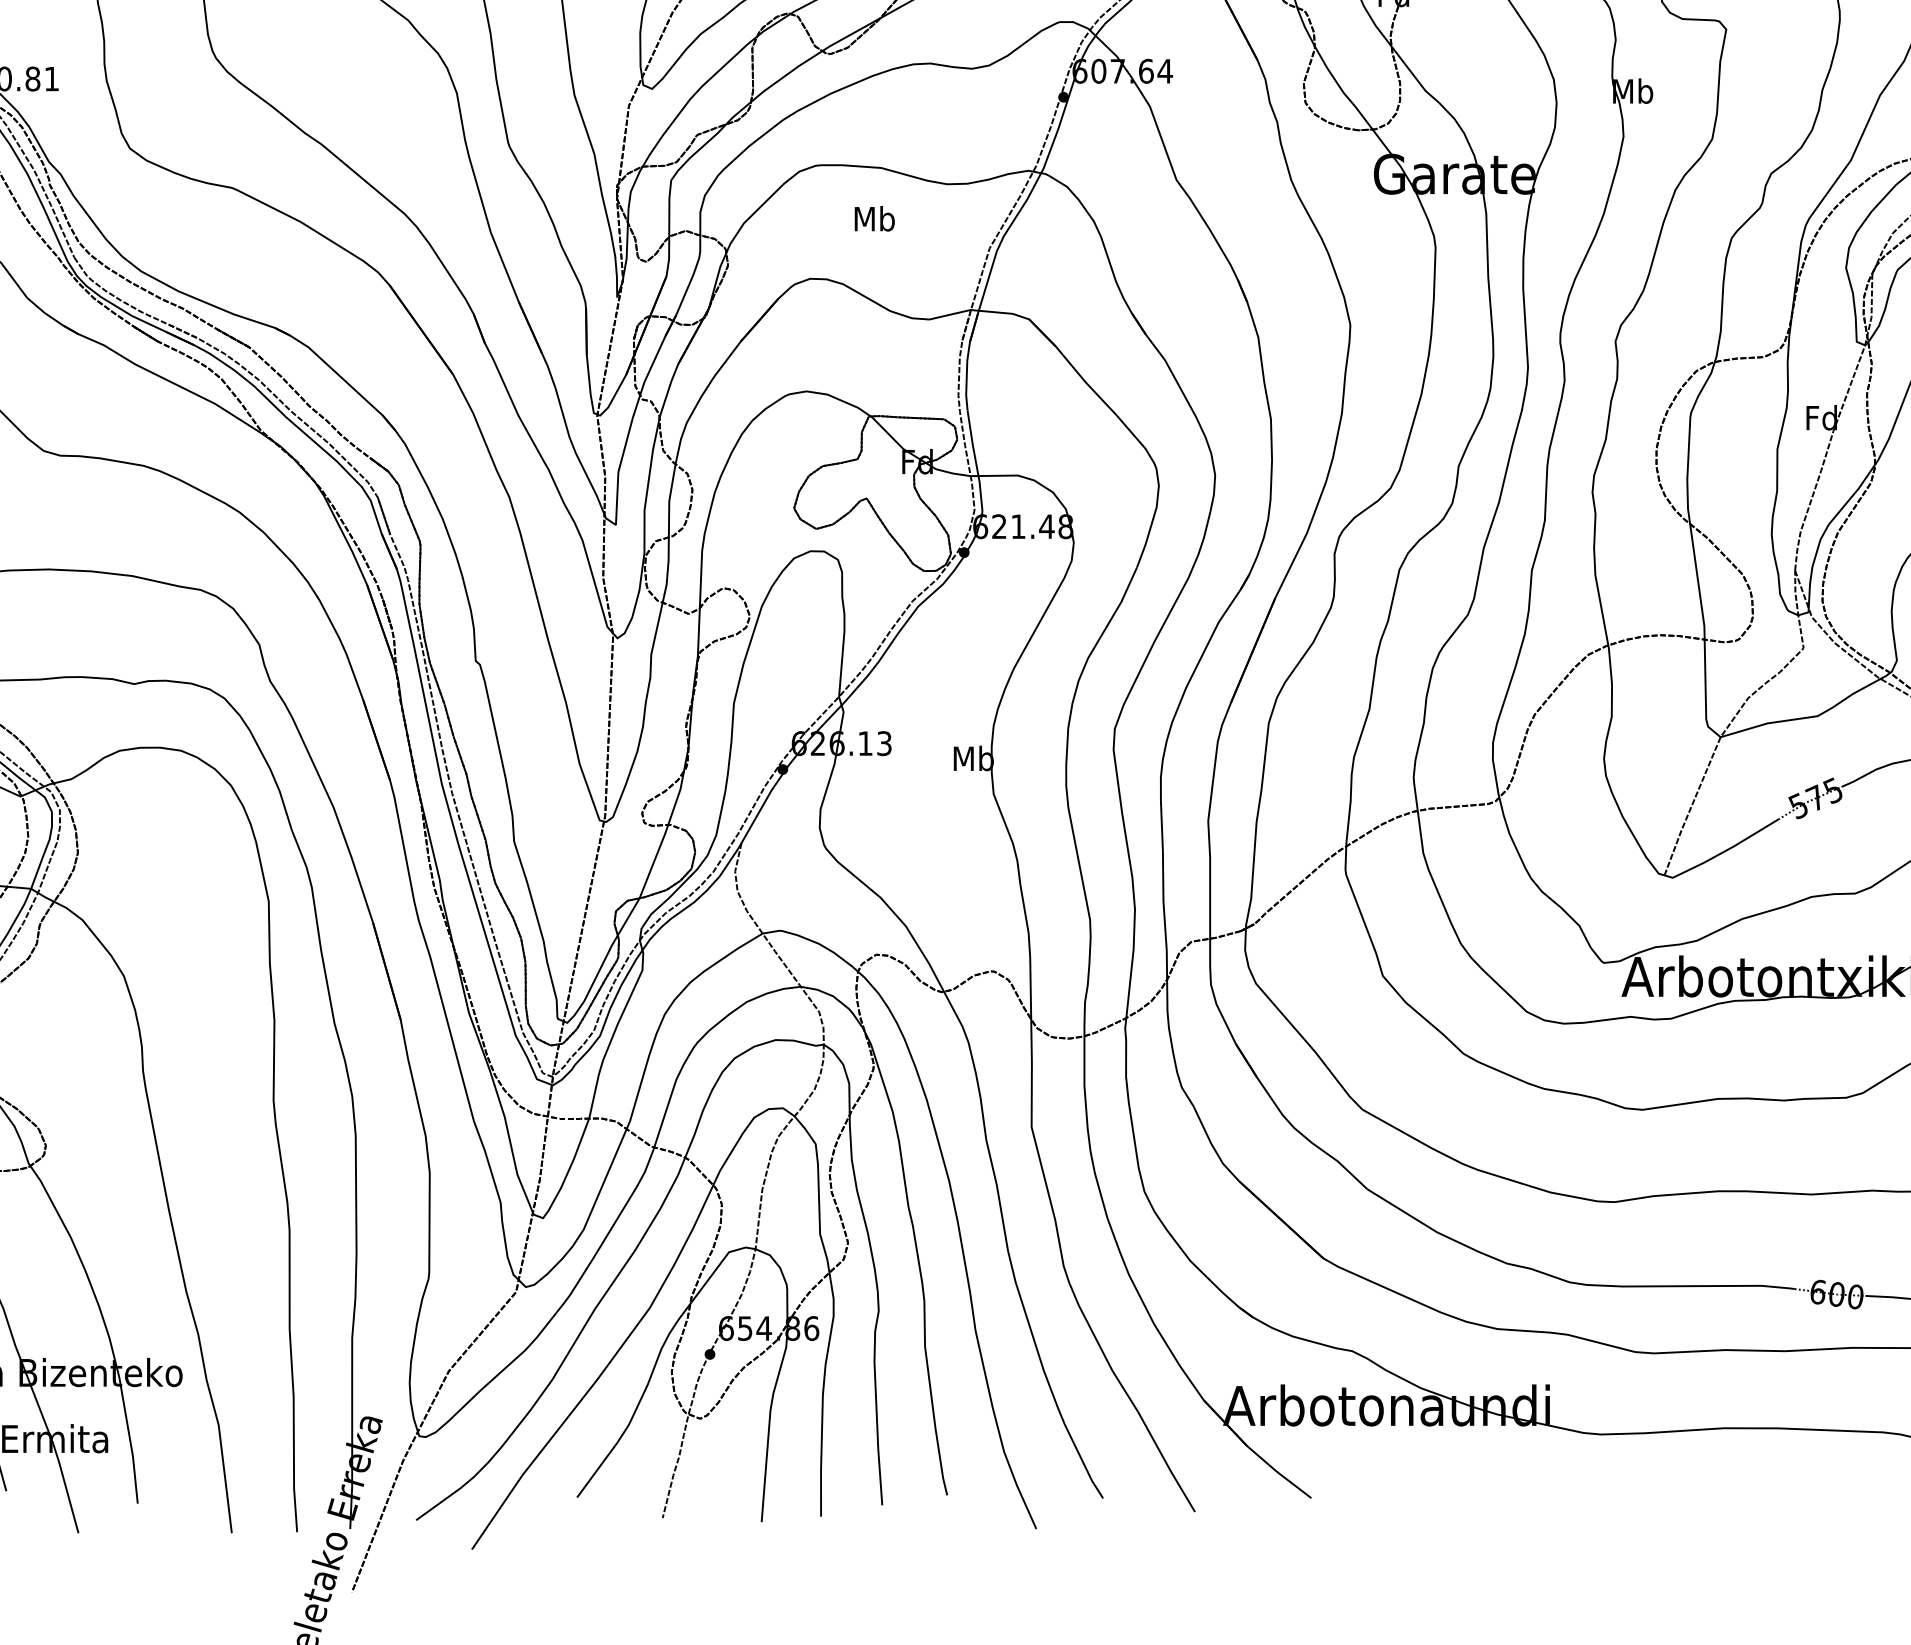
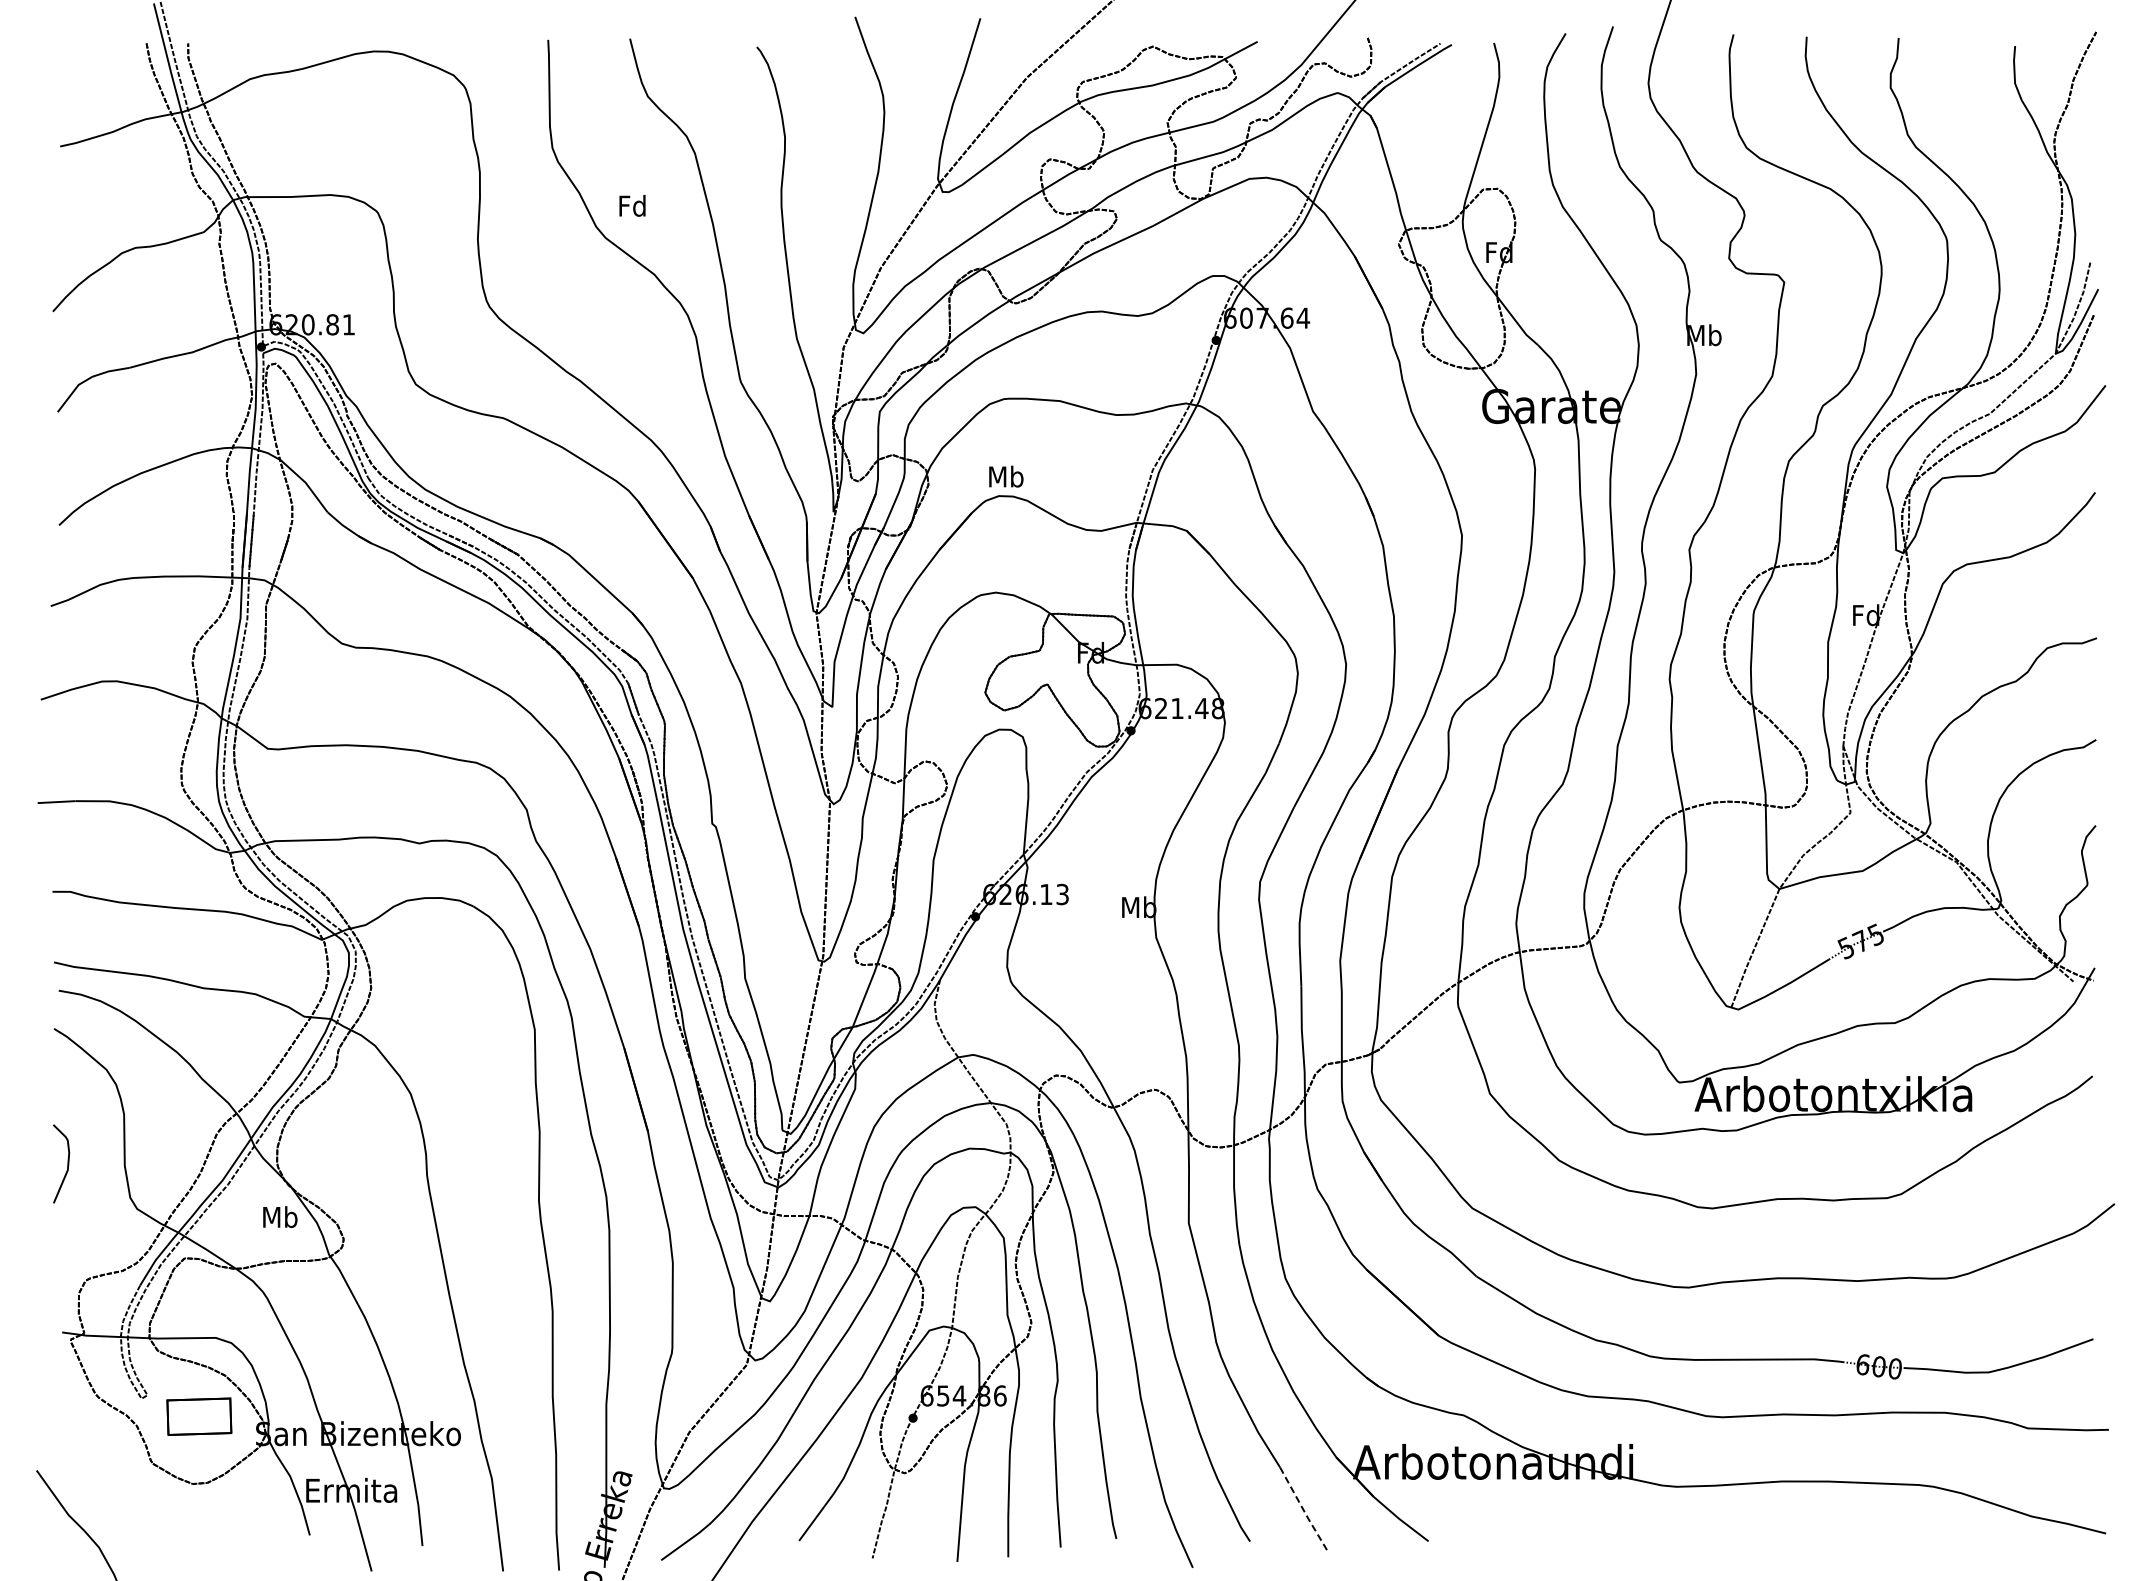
text: (874, 218) -> (1006, 476), moved
line: (1166, 1463) -> (1304, 1511), solid -> dashed

